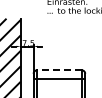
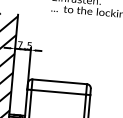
line: (58, 70) -> (58, 81), dashed -> solid

